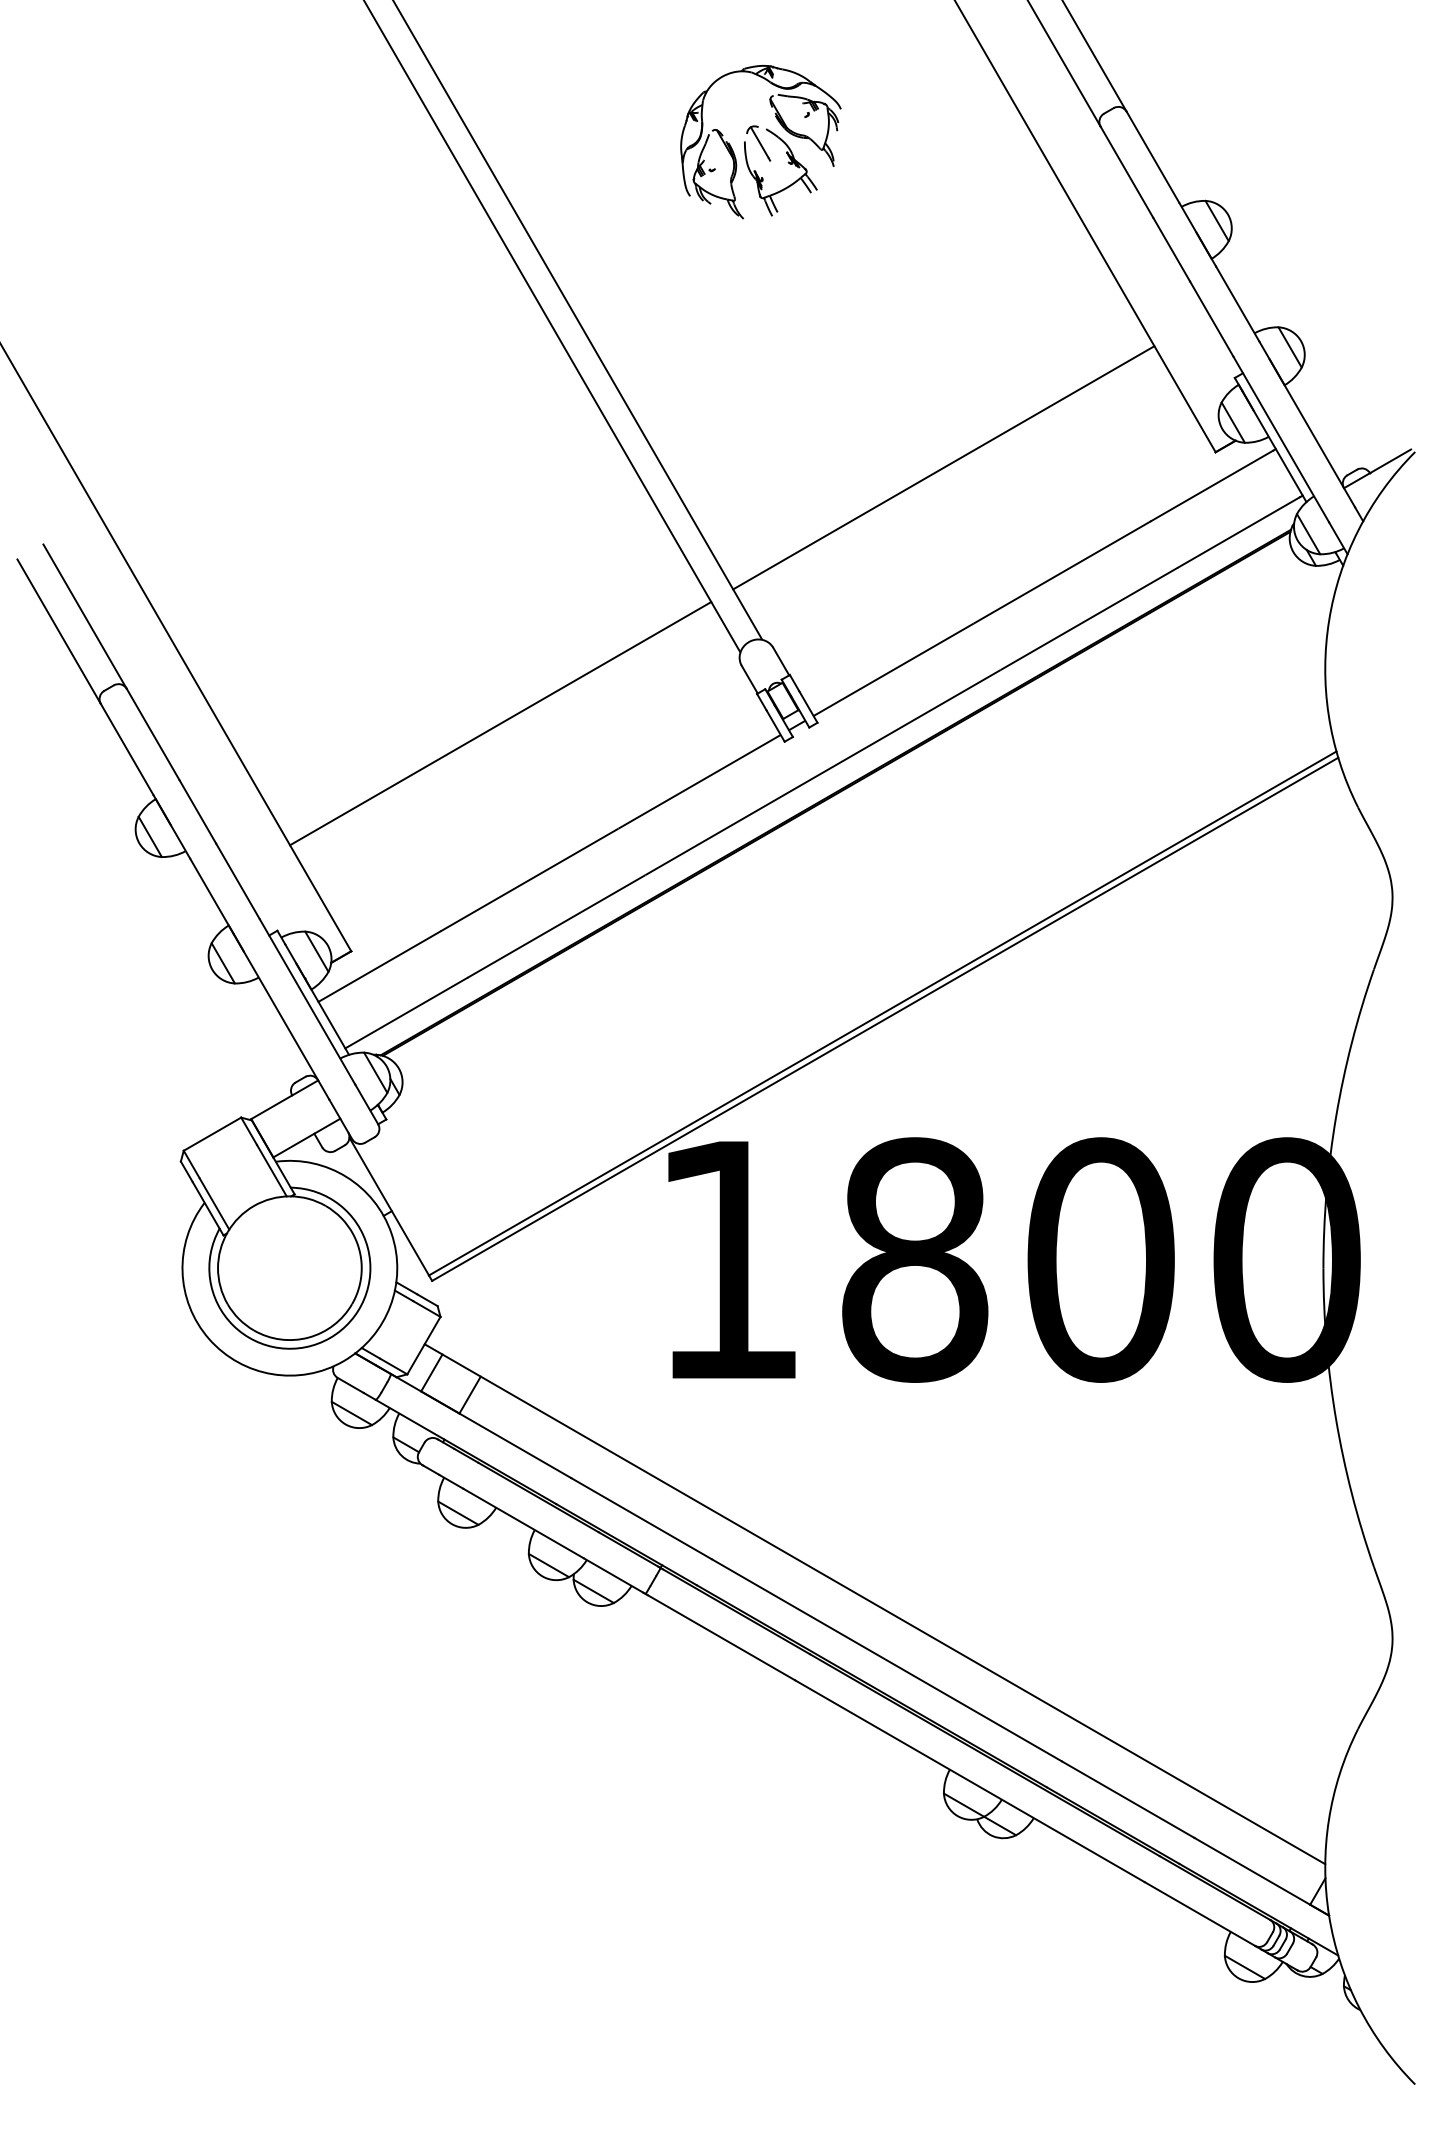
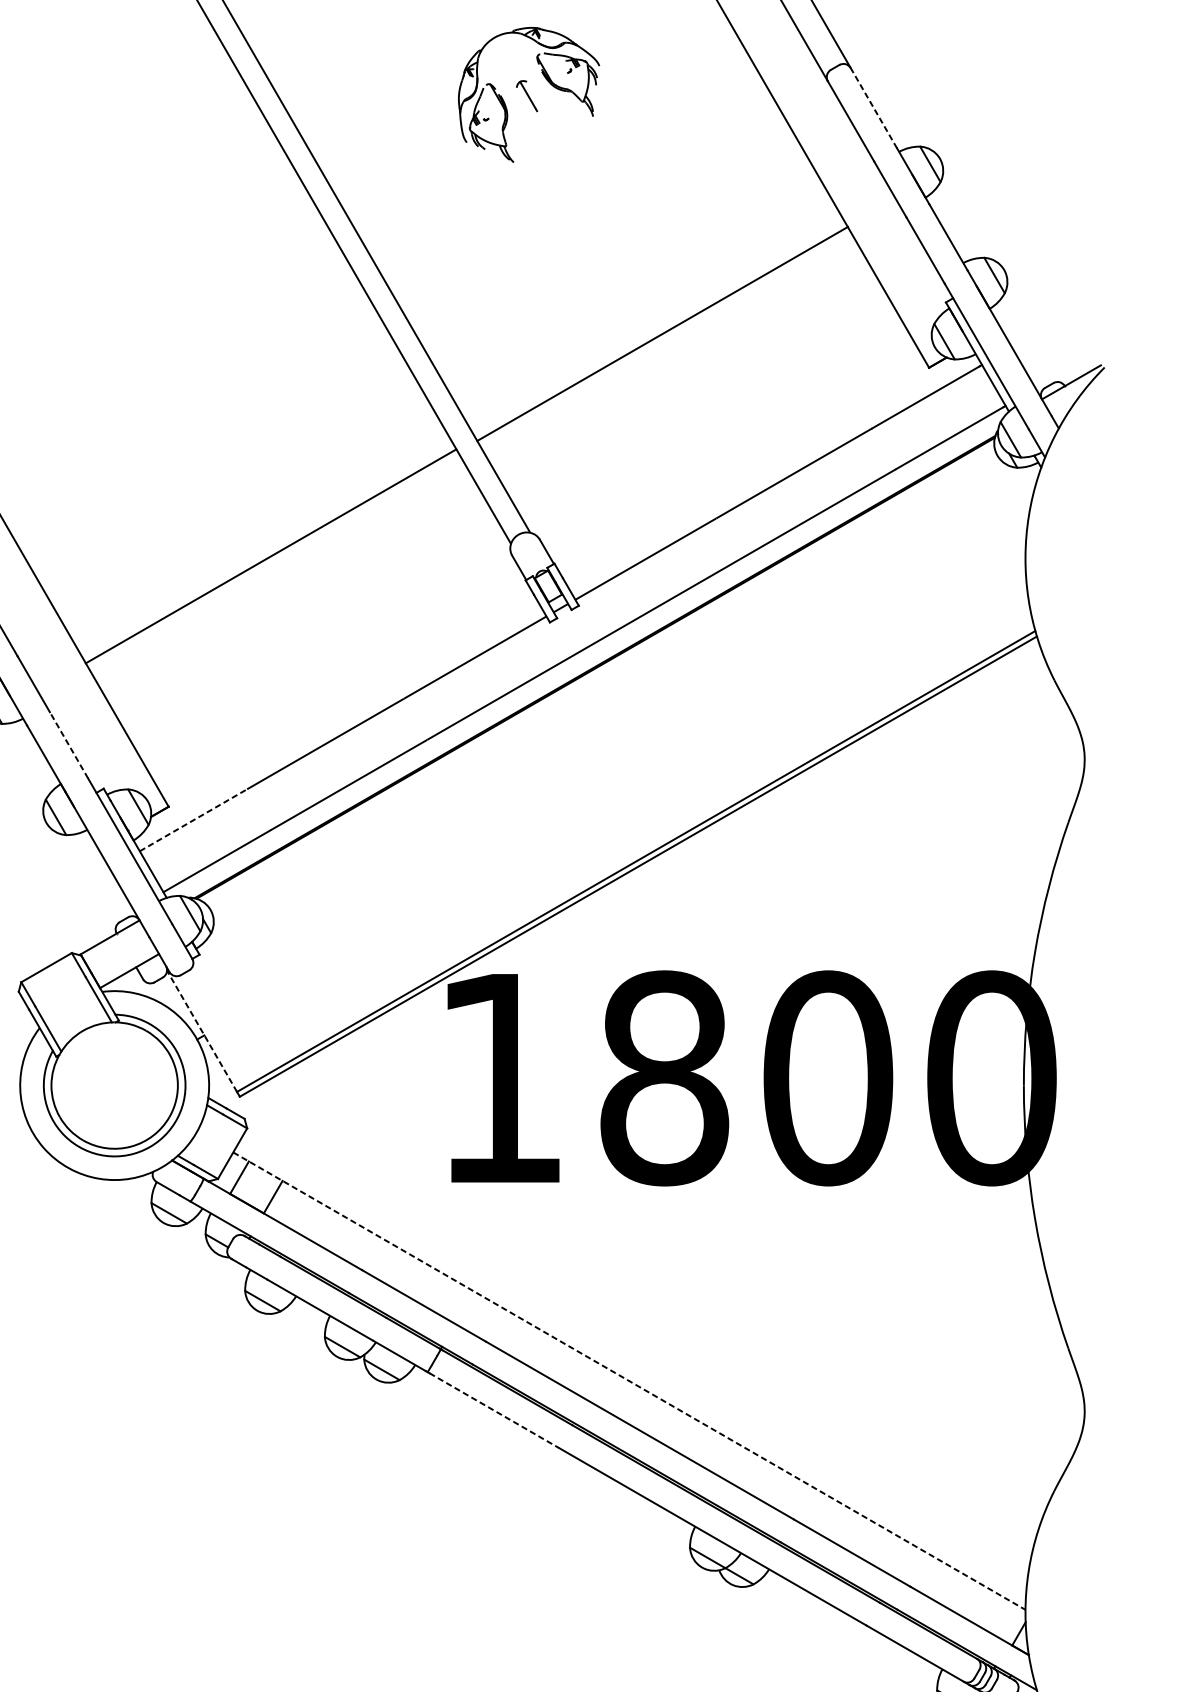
line: (1152, 157) -> (873, 108), solid -> dashed
part: (788, 163) -> (553, 113), removed
line: (943, 467) -> (662, 333), moved
line: (500, 723) -> (270, 556), moved
line: (237, 881) -> (68, 745), solid -> dashed
line: (379, 966) -> (193, 820), solid -> dashed
line: (389, 1206) -> (202, 1031), solid -> dashed
line: (875, 1604) -> (629, 1381), solid -> dashed
line: (721, 1637) -> (494, 1410), solid -> dashed

